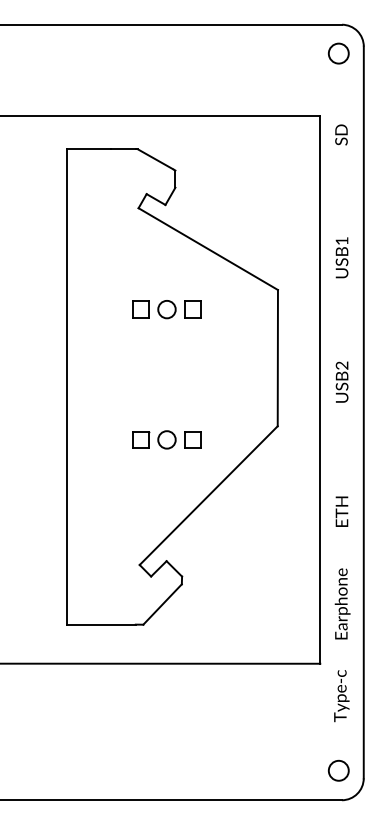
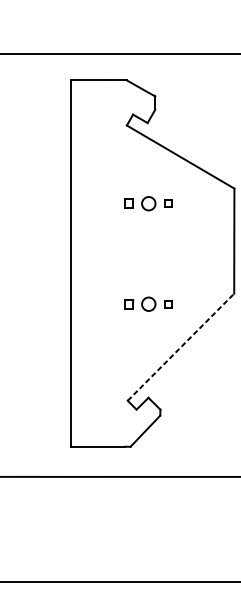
part: (140, 309) -> (128, 203), size x0.7
part: (192, 309) -> (168, 203), size x0.6
part: (141, 439) -> (129, 303), size x0.7
part: (192, 439) -> (168, 303), size x0.6
line: (208, 495) -> (180, 347), solid -> dashed

